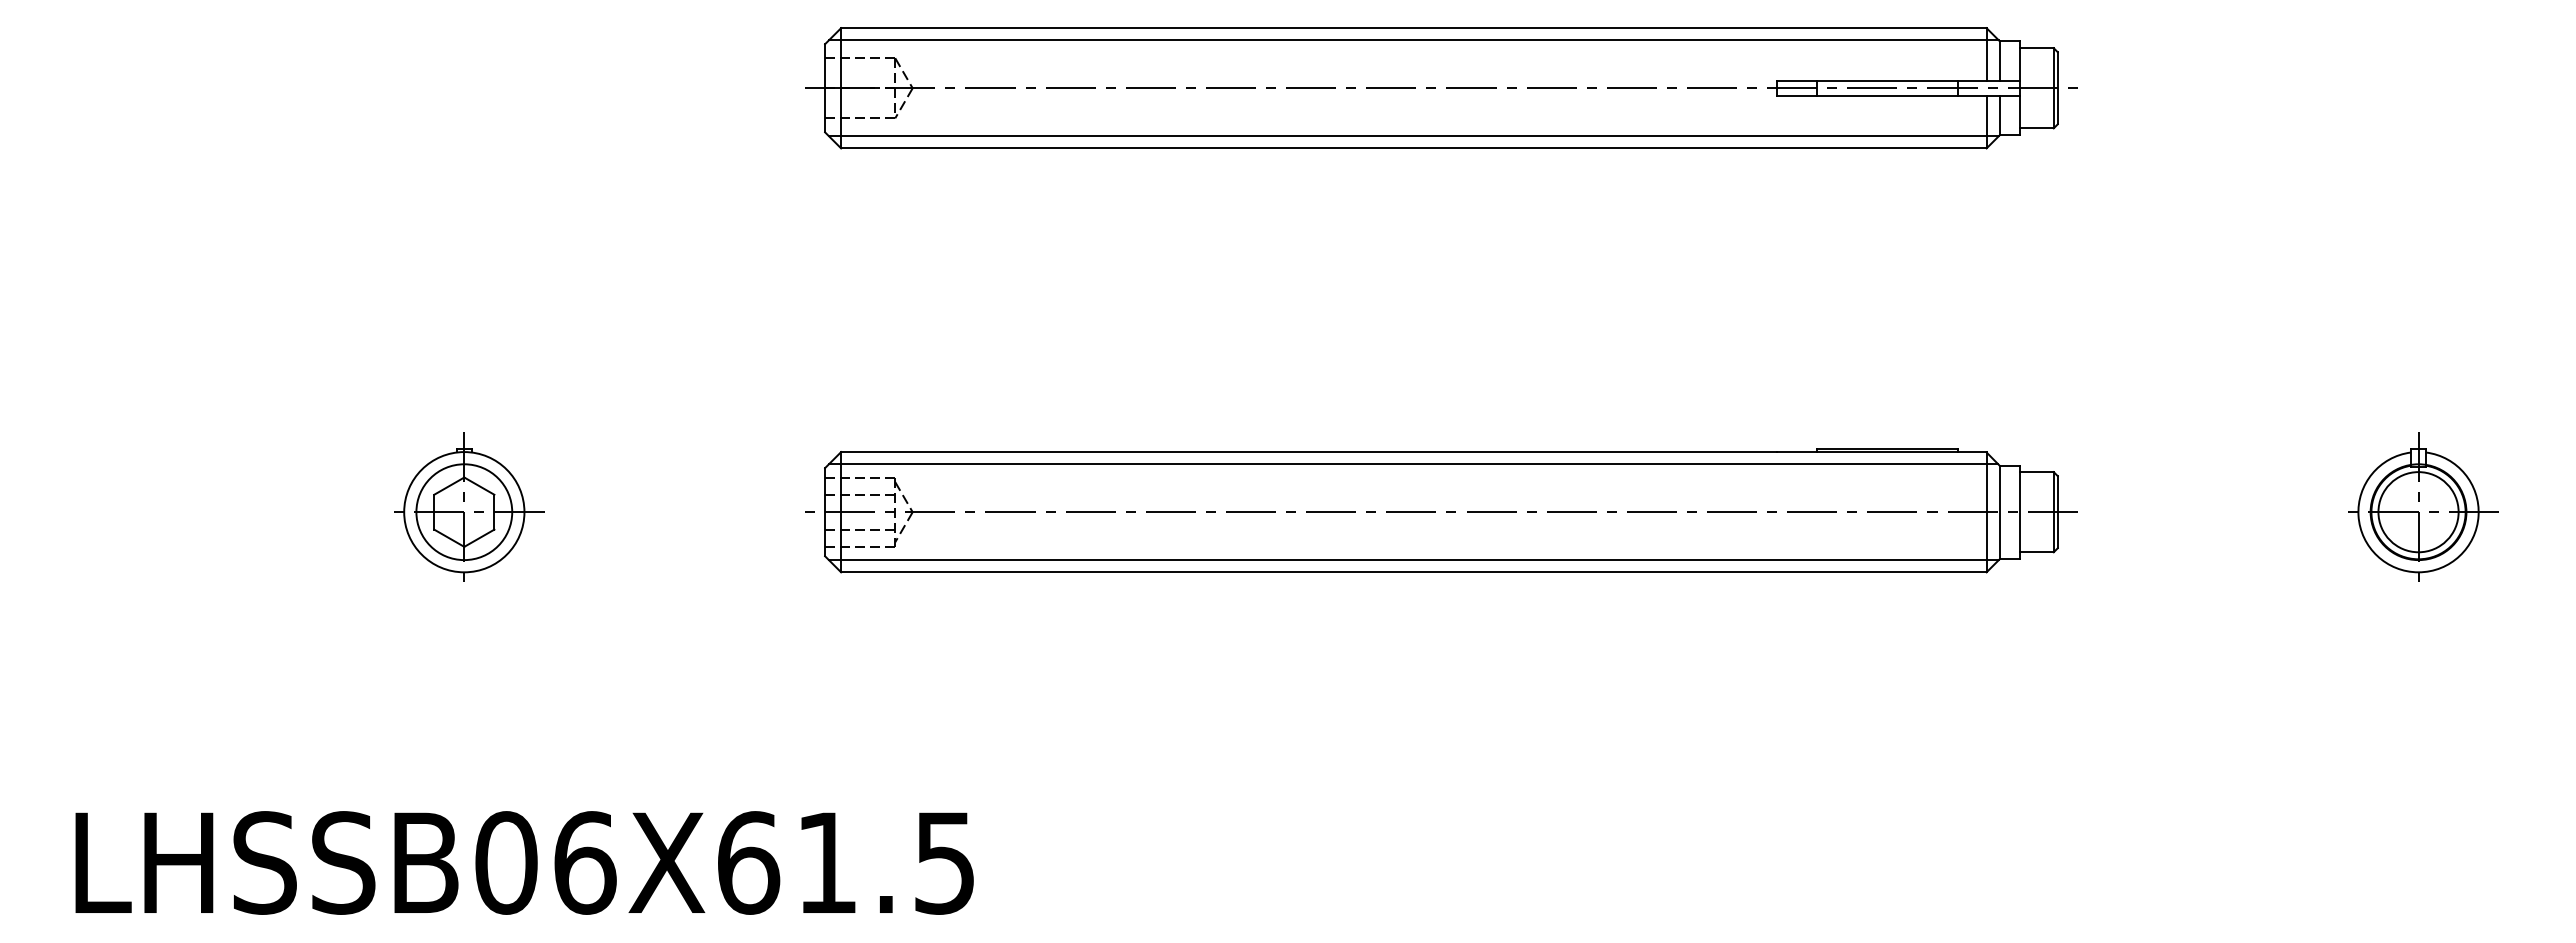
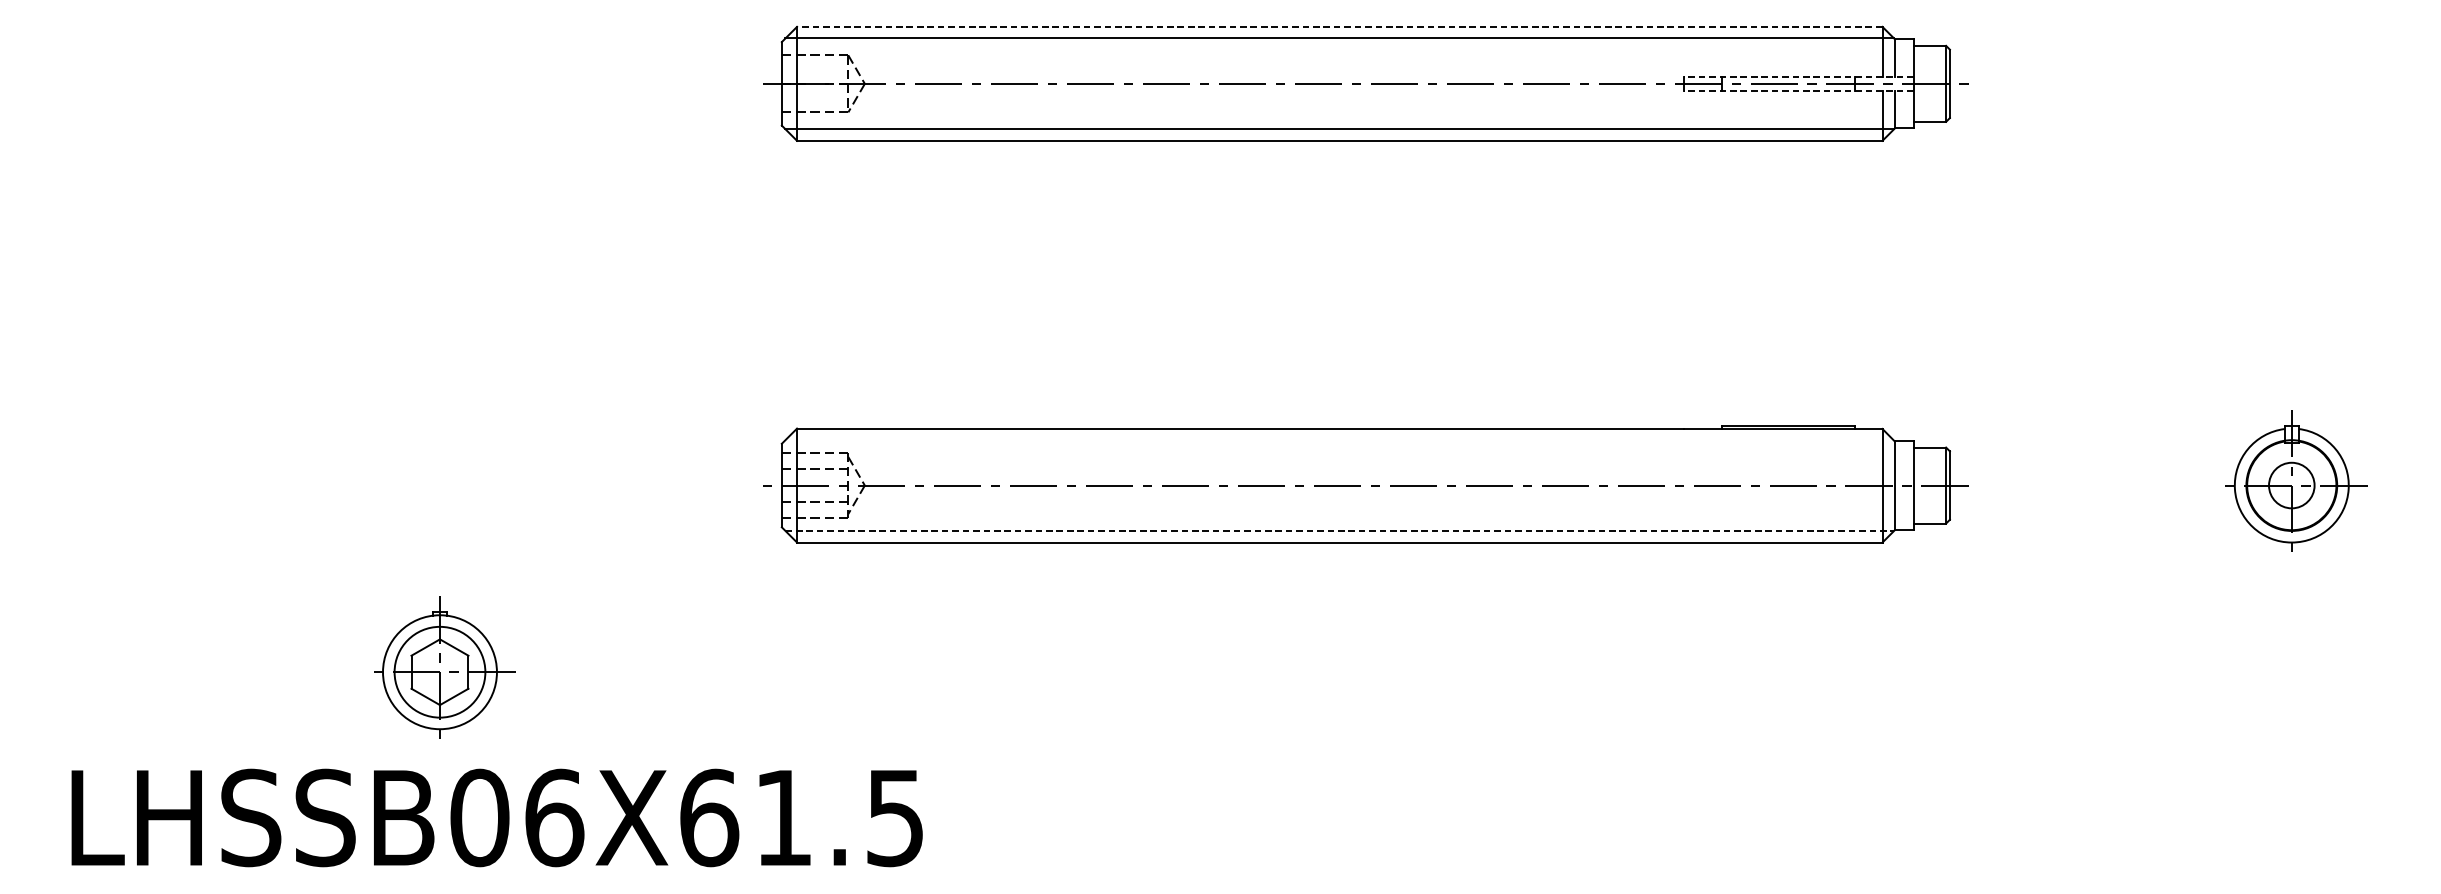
line: (1413, 28) -> (1339, 27), solid -> dashed
line: (1897, 80) -> (1798, 76), solid -> dashed
line: (1897, 95) -> (1798, 90), solid -> dashed
line: (1413, 464) -> (1339, 440), removed
part: (469, 506) -> (444, 666), moved
circle: (2418, 512) -> (2291, 485), size x0.6
line: (1413, 560) -> (1339, 531), solid -> dashed

